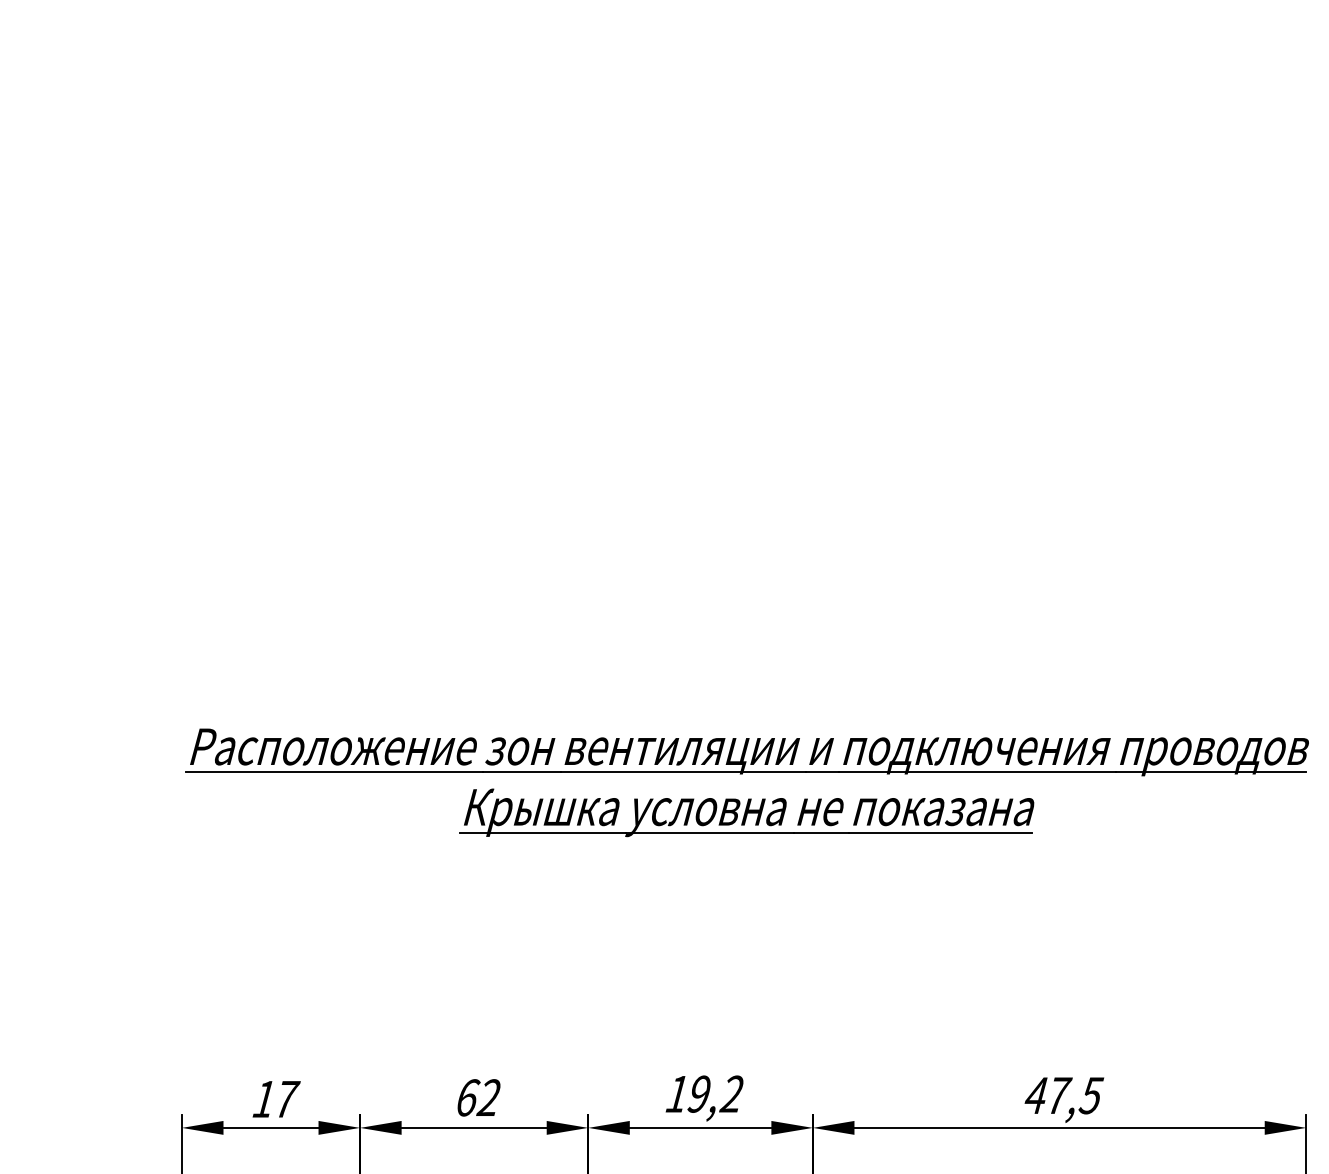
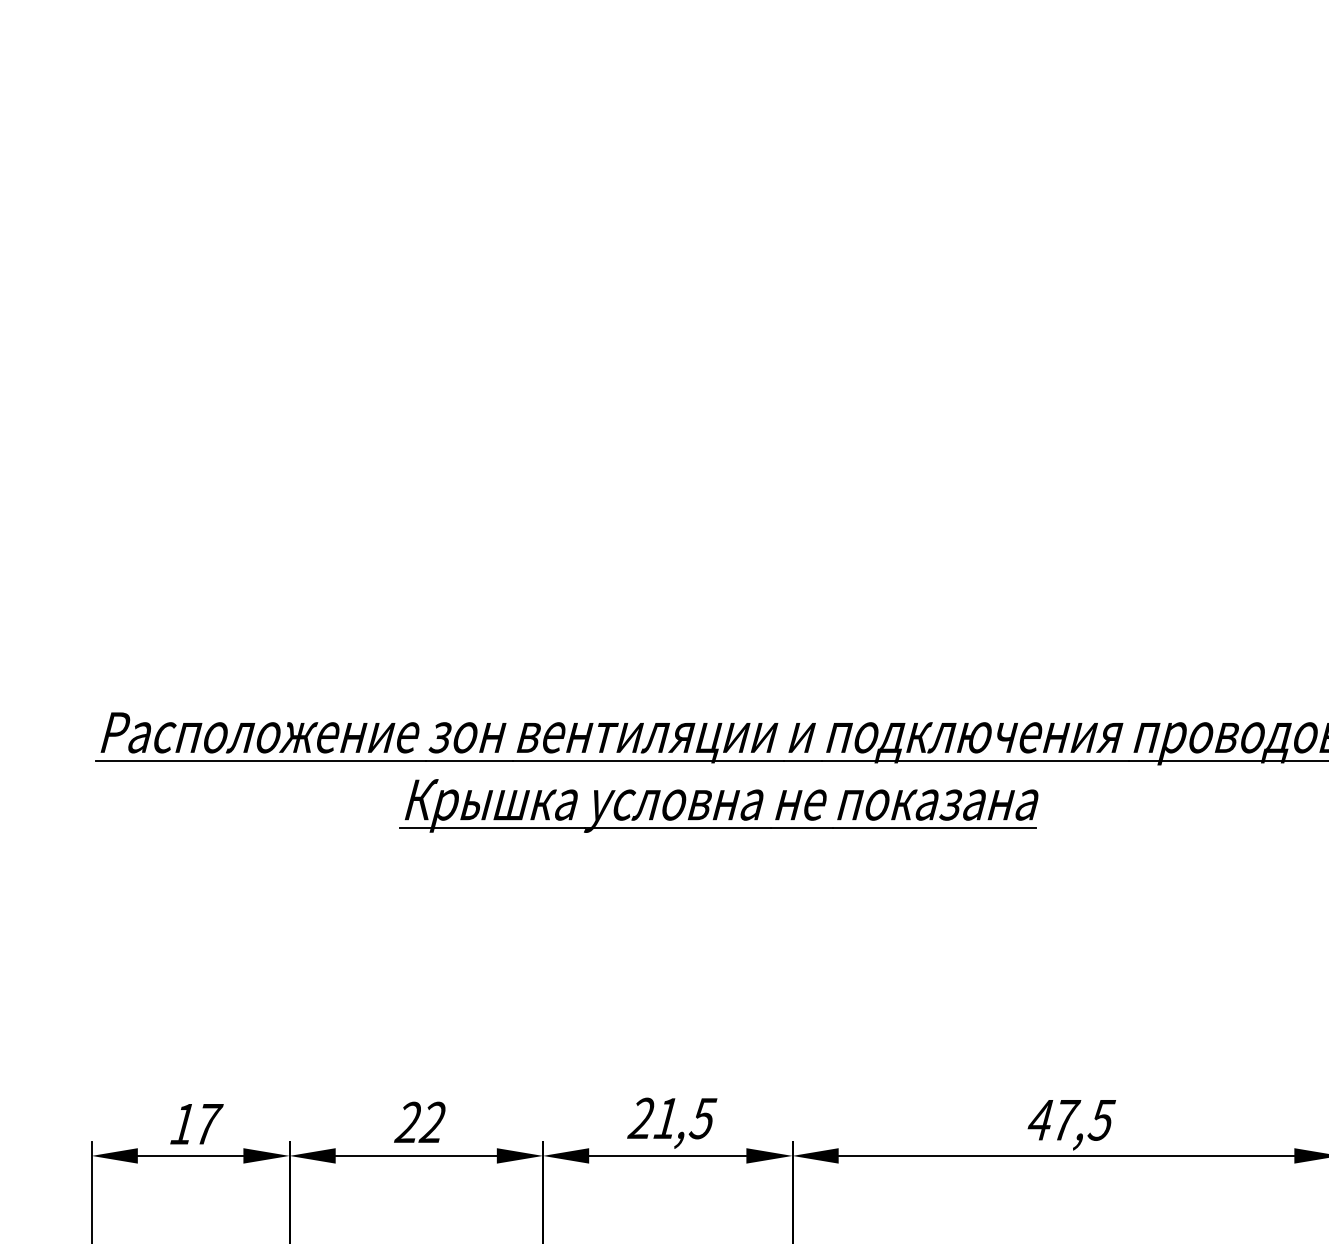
text: (704, 1093) -> (672, 1117), 19,2 -> 21,5
text: (467, 1097) -> (408, 1122), 62 -> 22

